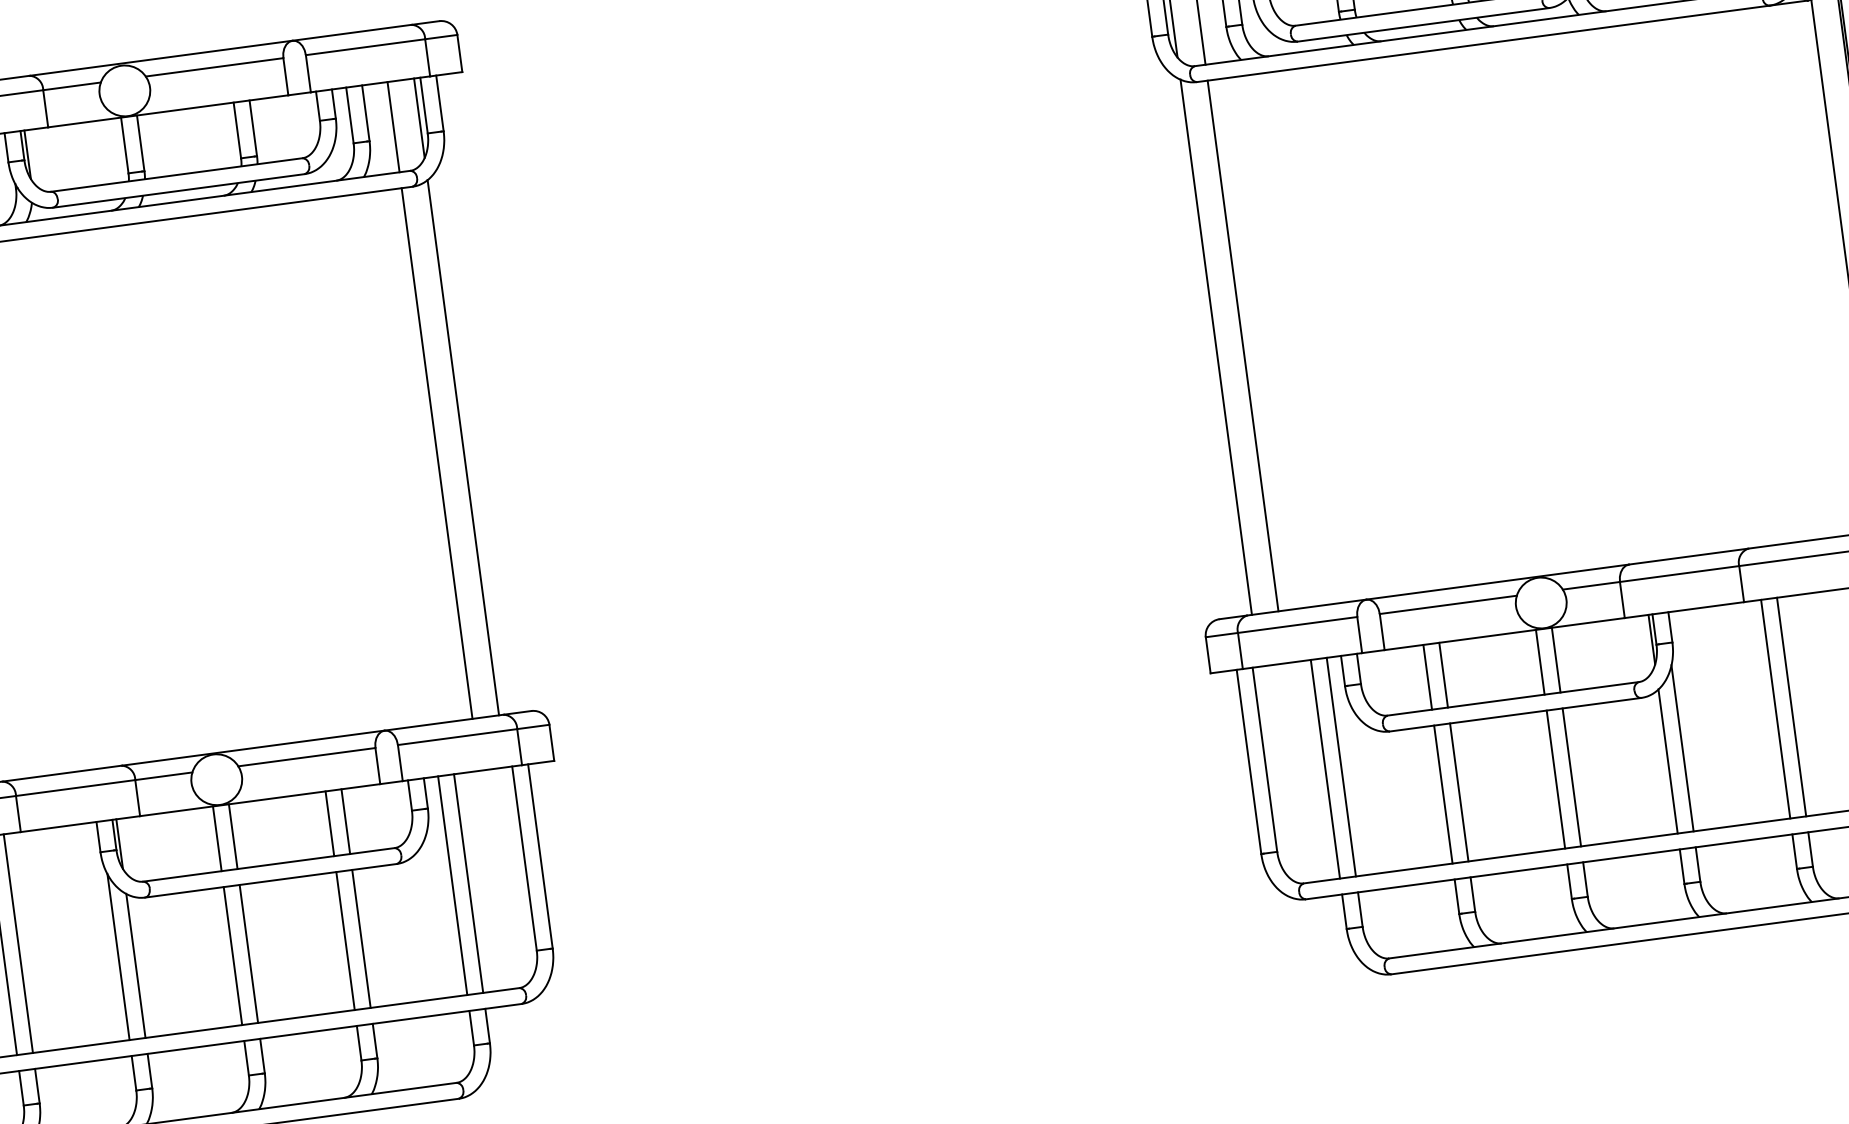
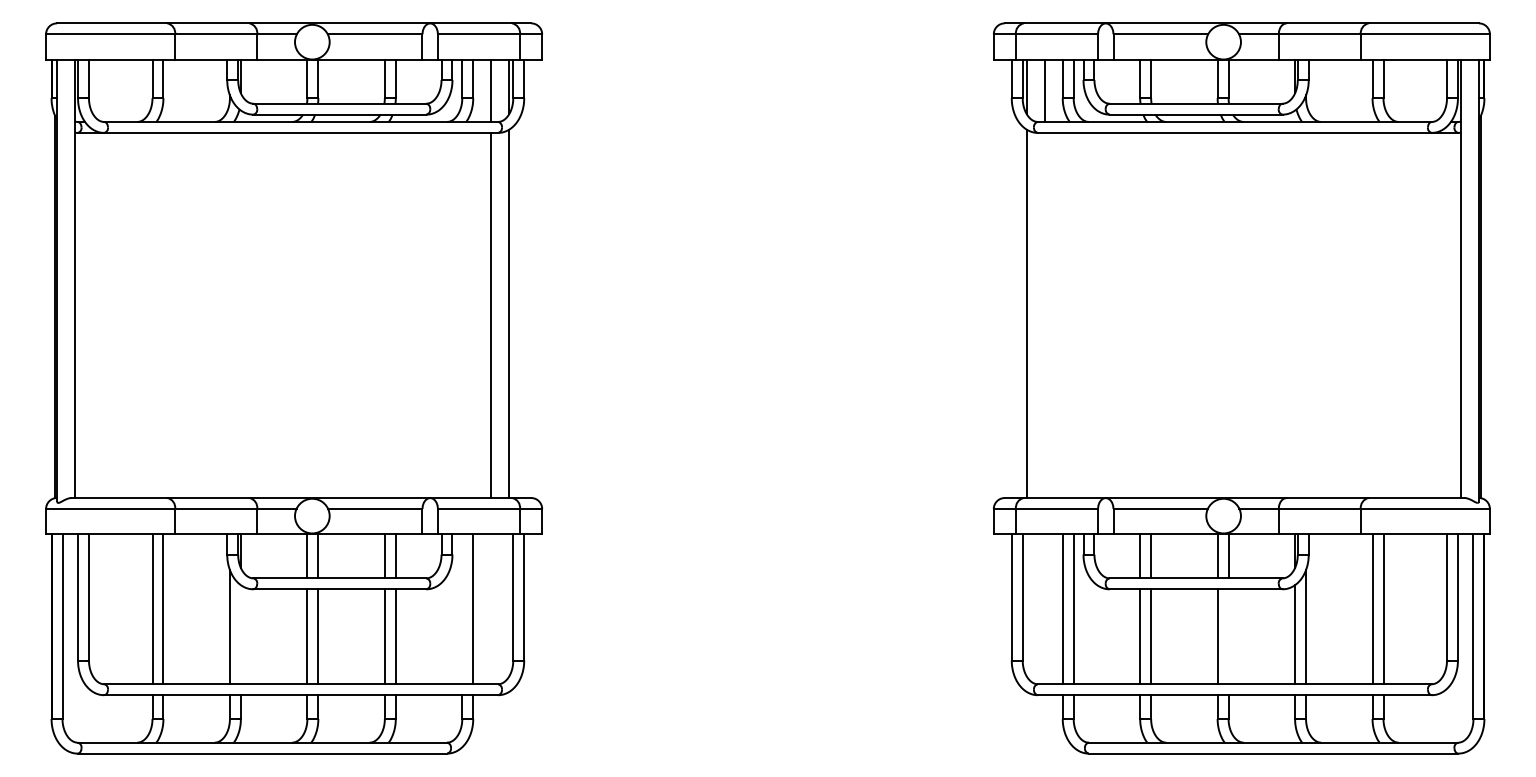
line: (1243, 345) -> (1045, 315), removed
line: (1571, 777) -> (1228, 636), removed
line: (452, 884) -> (462, 608), removed
line: (135, 965) -> (240, 634), removed

